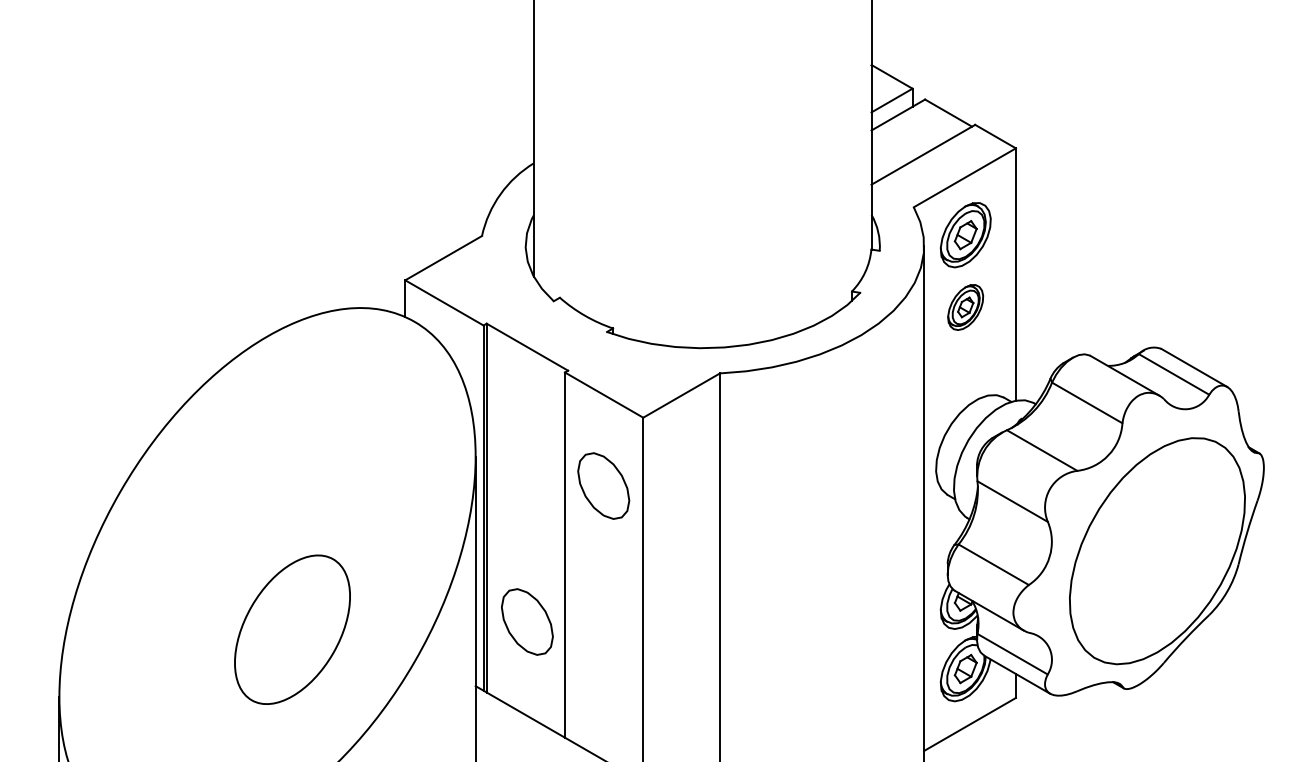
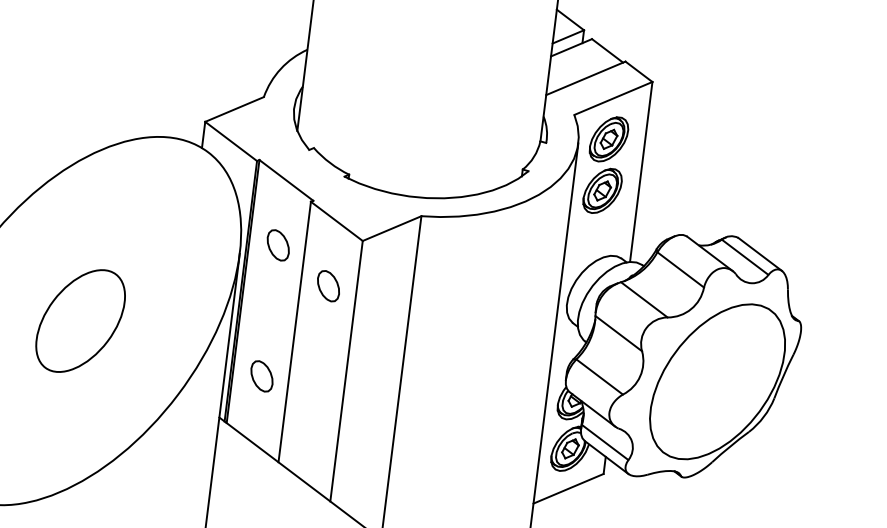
part: (965, 307) -> (602, 191), size x1.43
part: (527, 437) -> (278, 244), added
part: (603, 485) -> (328, 285), size x0.62
part: (527, 621) -> (262, 376), size x0.62
part: (292, 629) -> (80, 320), moved

